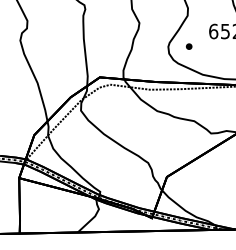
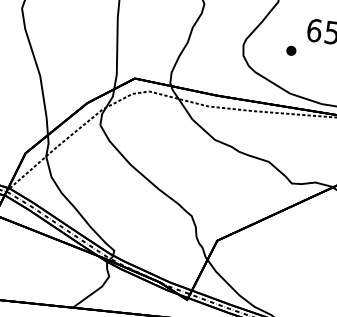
part: (188, 46) -> (290, 50), moved

